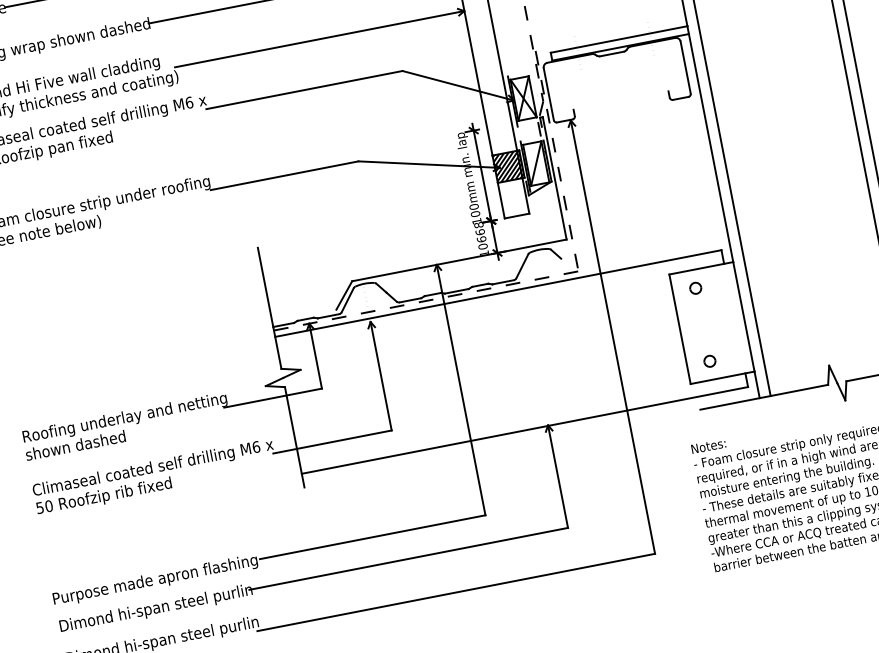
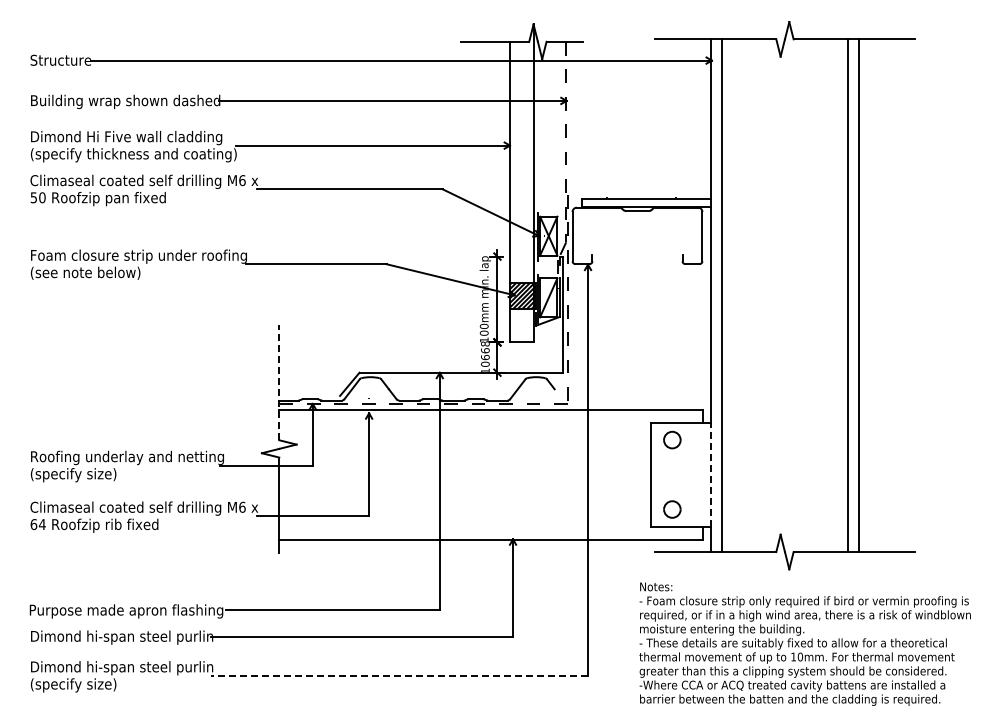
part: (695, 288) -> (672, 440), size x1.6
line: (269, 307) -> (279, 382), solid -> dashed
line: (743, 316) -> (711, 474), solid -> dashed
part: (710, 361) -> (672, 509), size x1.6
text: (75, 447) -> (77, 475), shown dashed -> (specify size)
text: (43, 507) -> (37, 524), 50 -> 64
line: (456, 592) -> (399, 675), solid -> dashed

